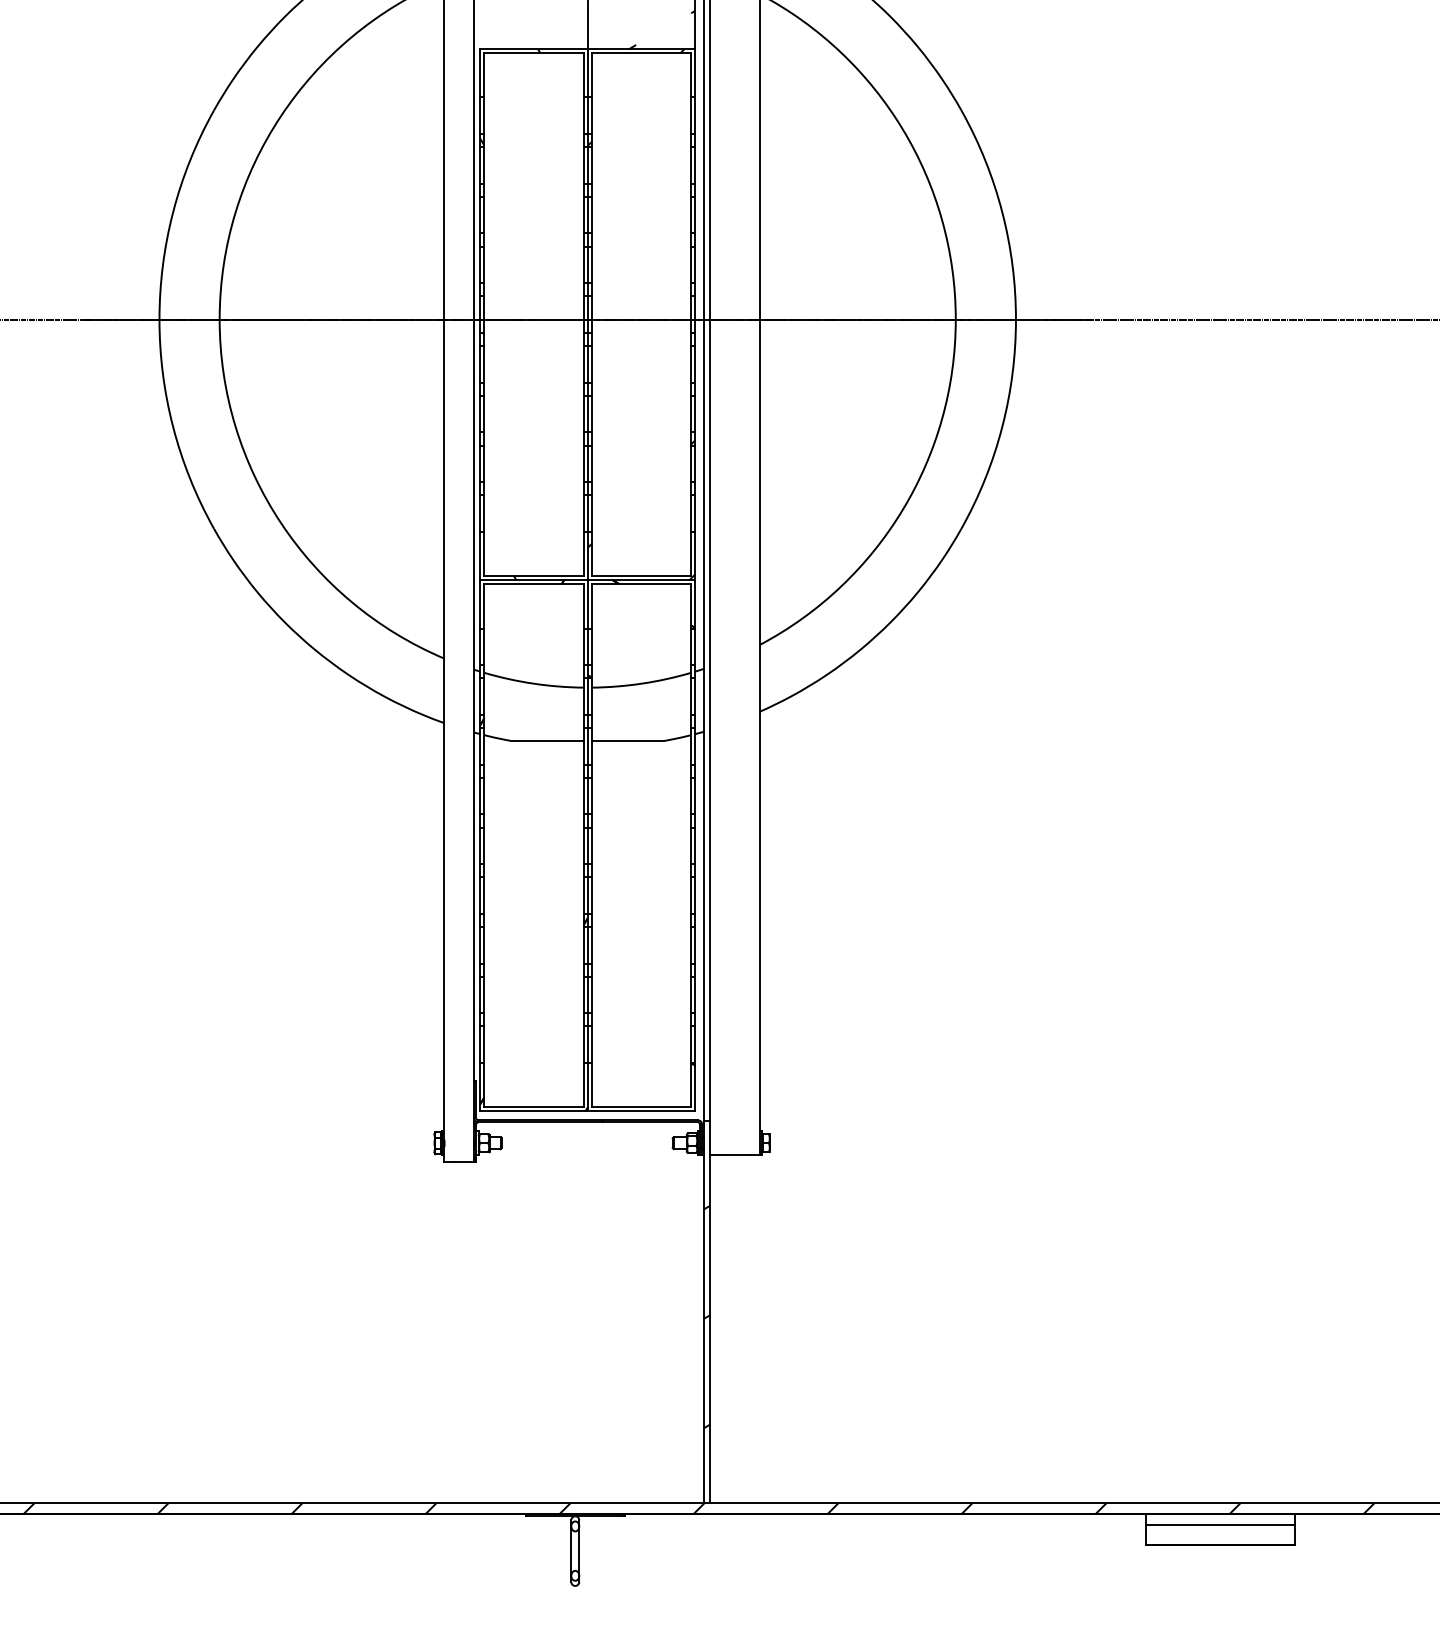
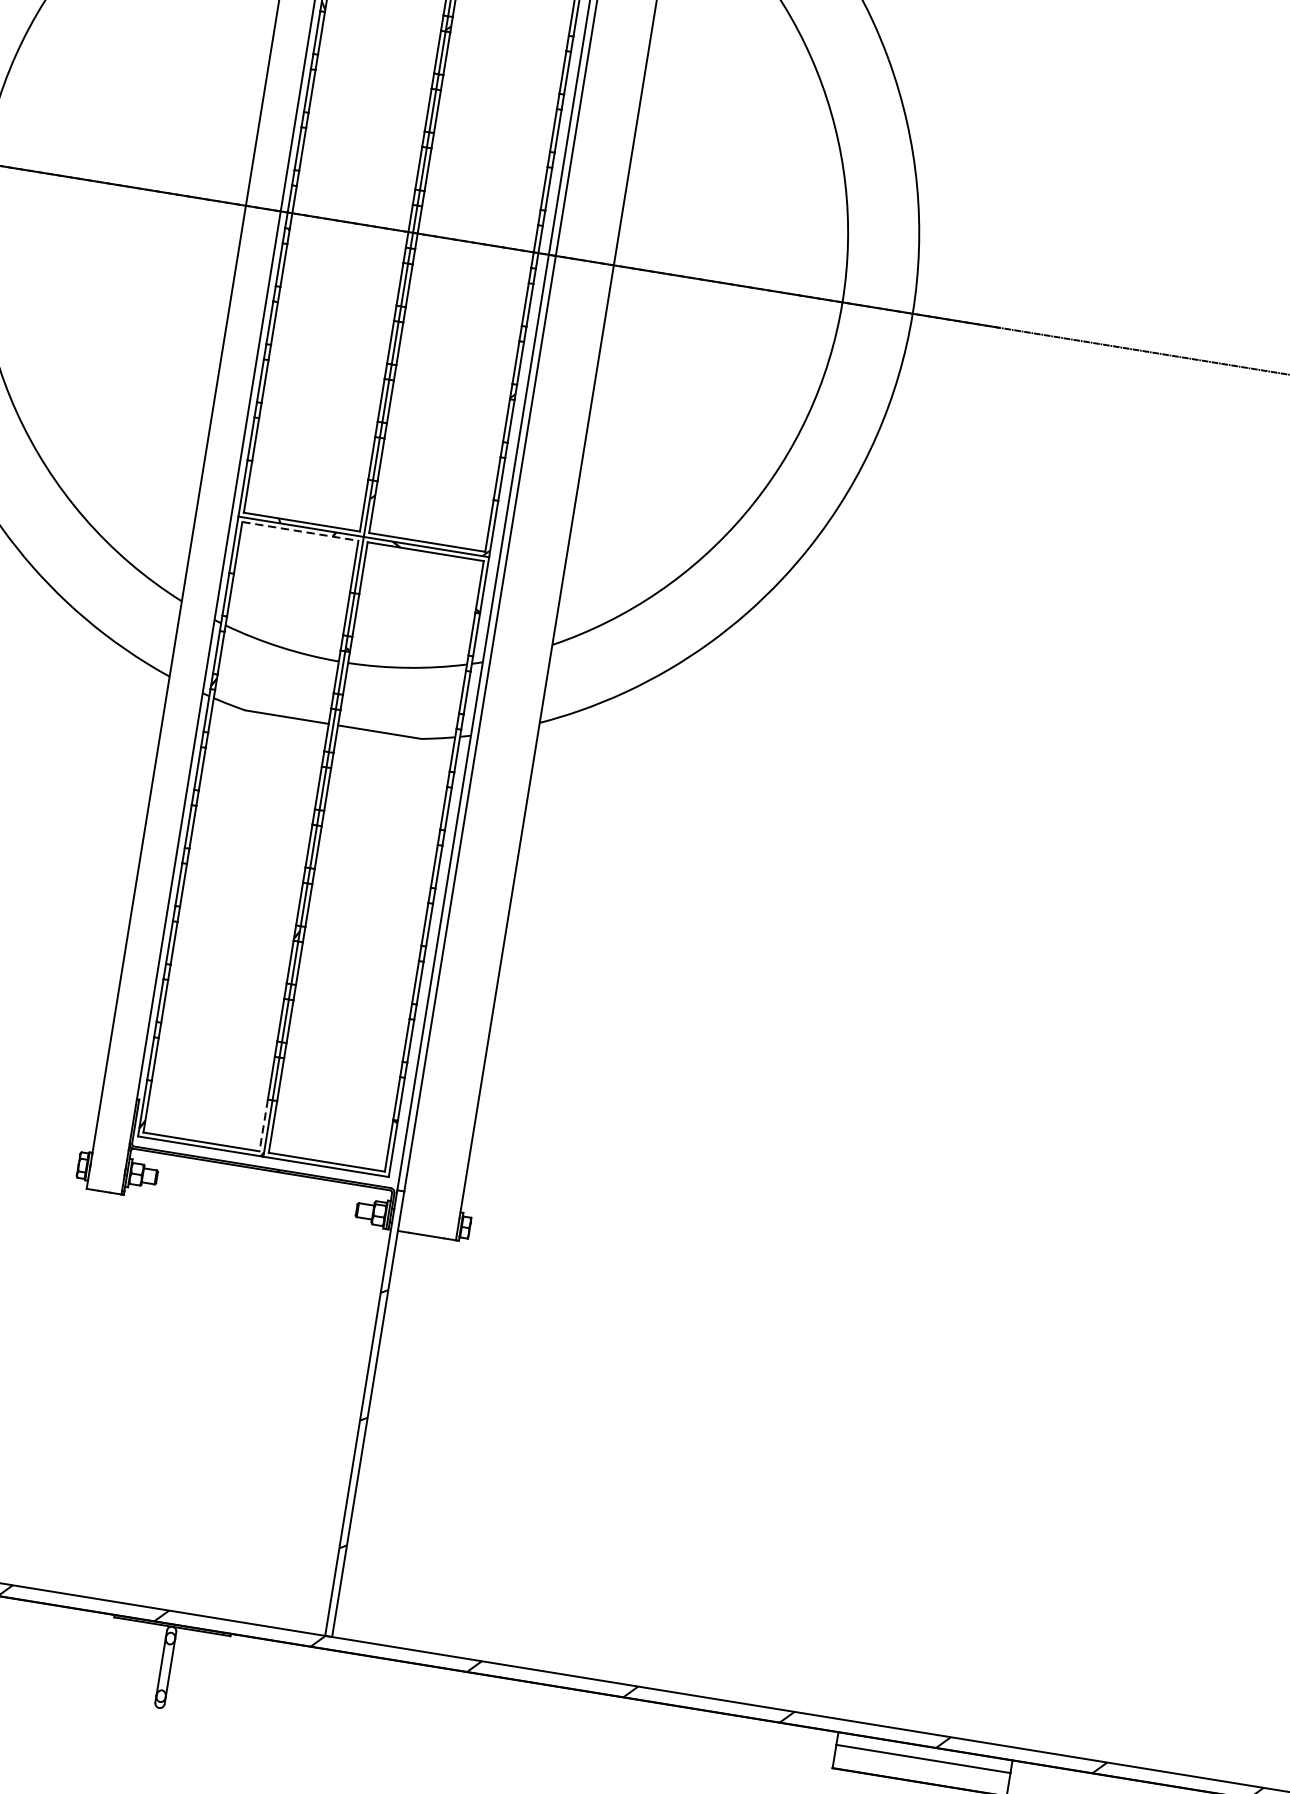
line: (534, 584) -> (300, 531), solid -> dashed
line: (583, 1085) -> (263, 1125), solid -> dashed

